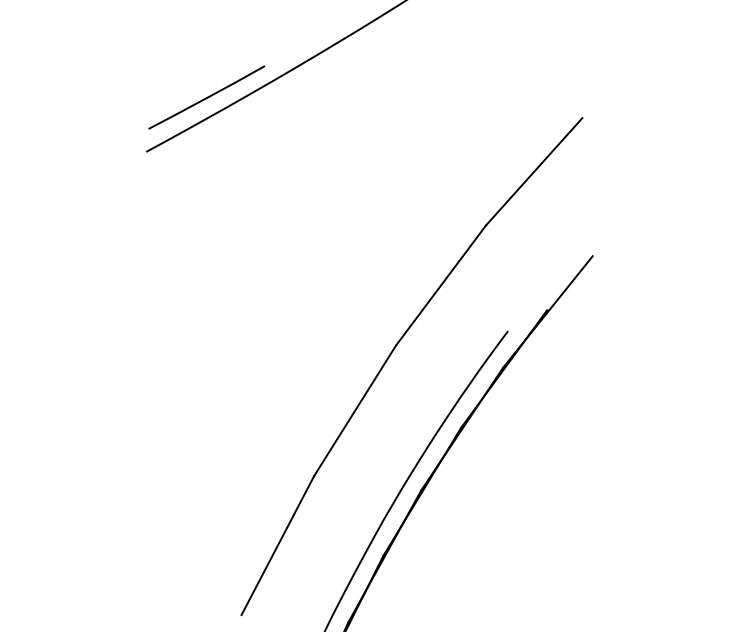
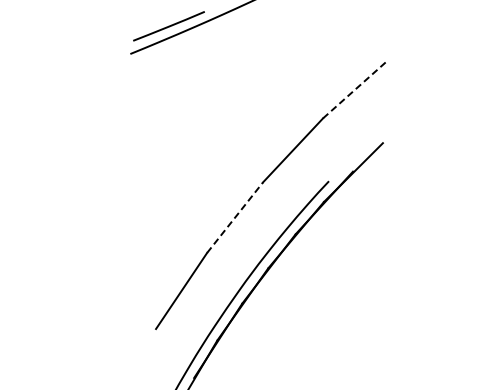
line: (534, 171) -> (354, 90), solid -> dashed
line: (355, 410) -> (235, 217), solid -> dashed

